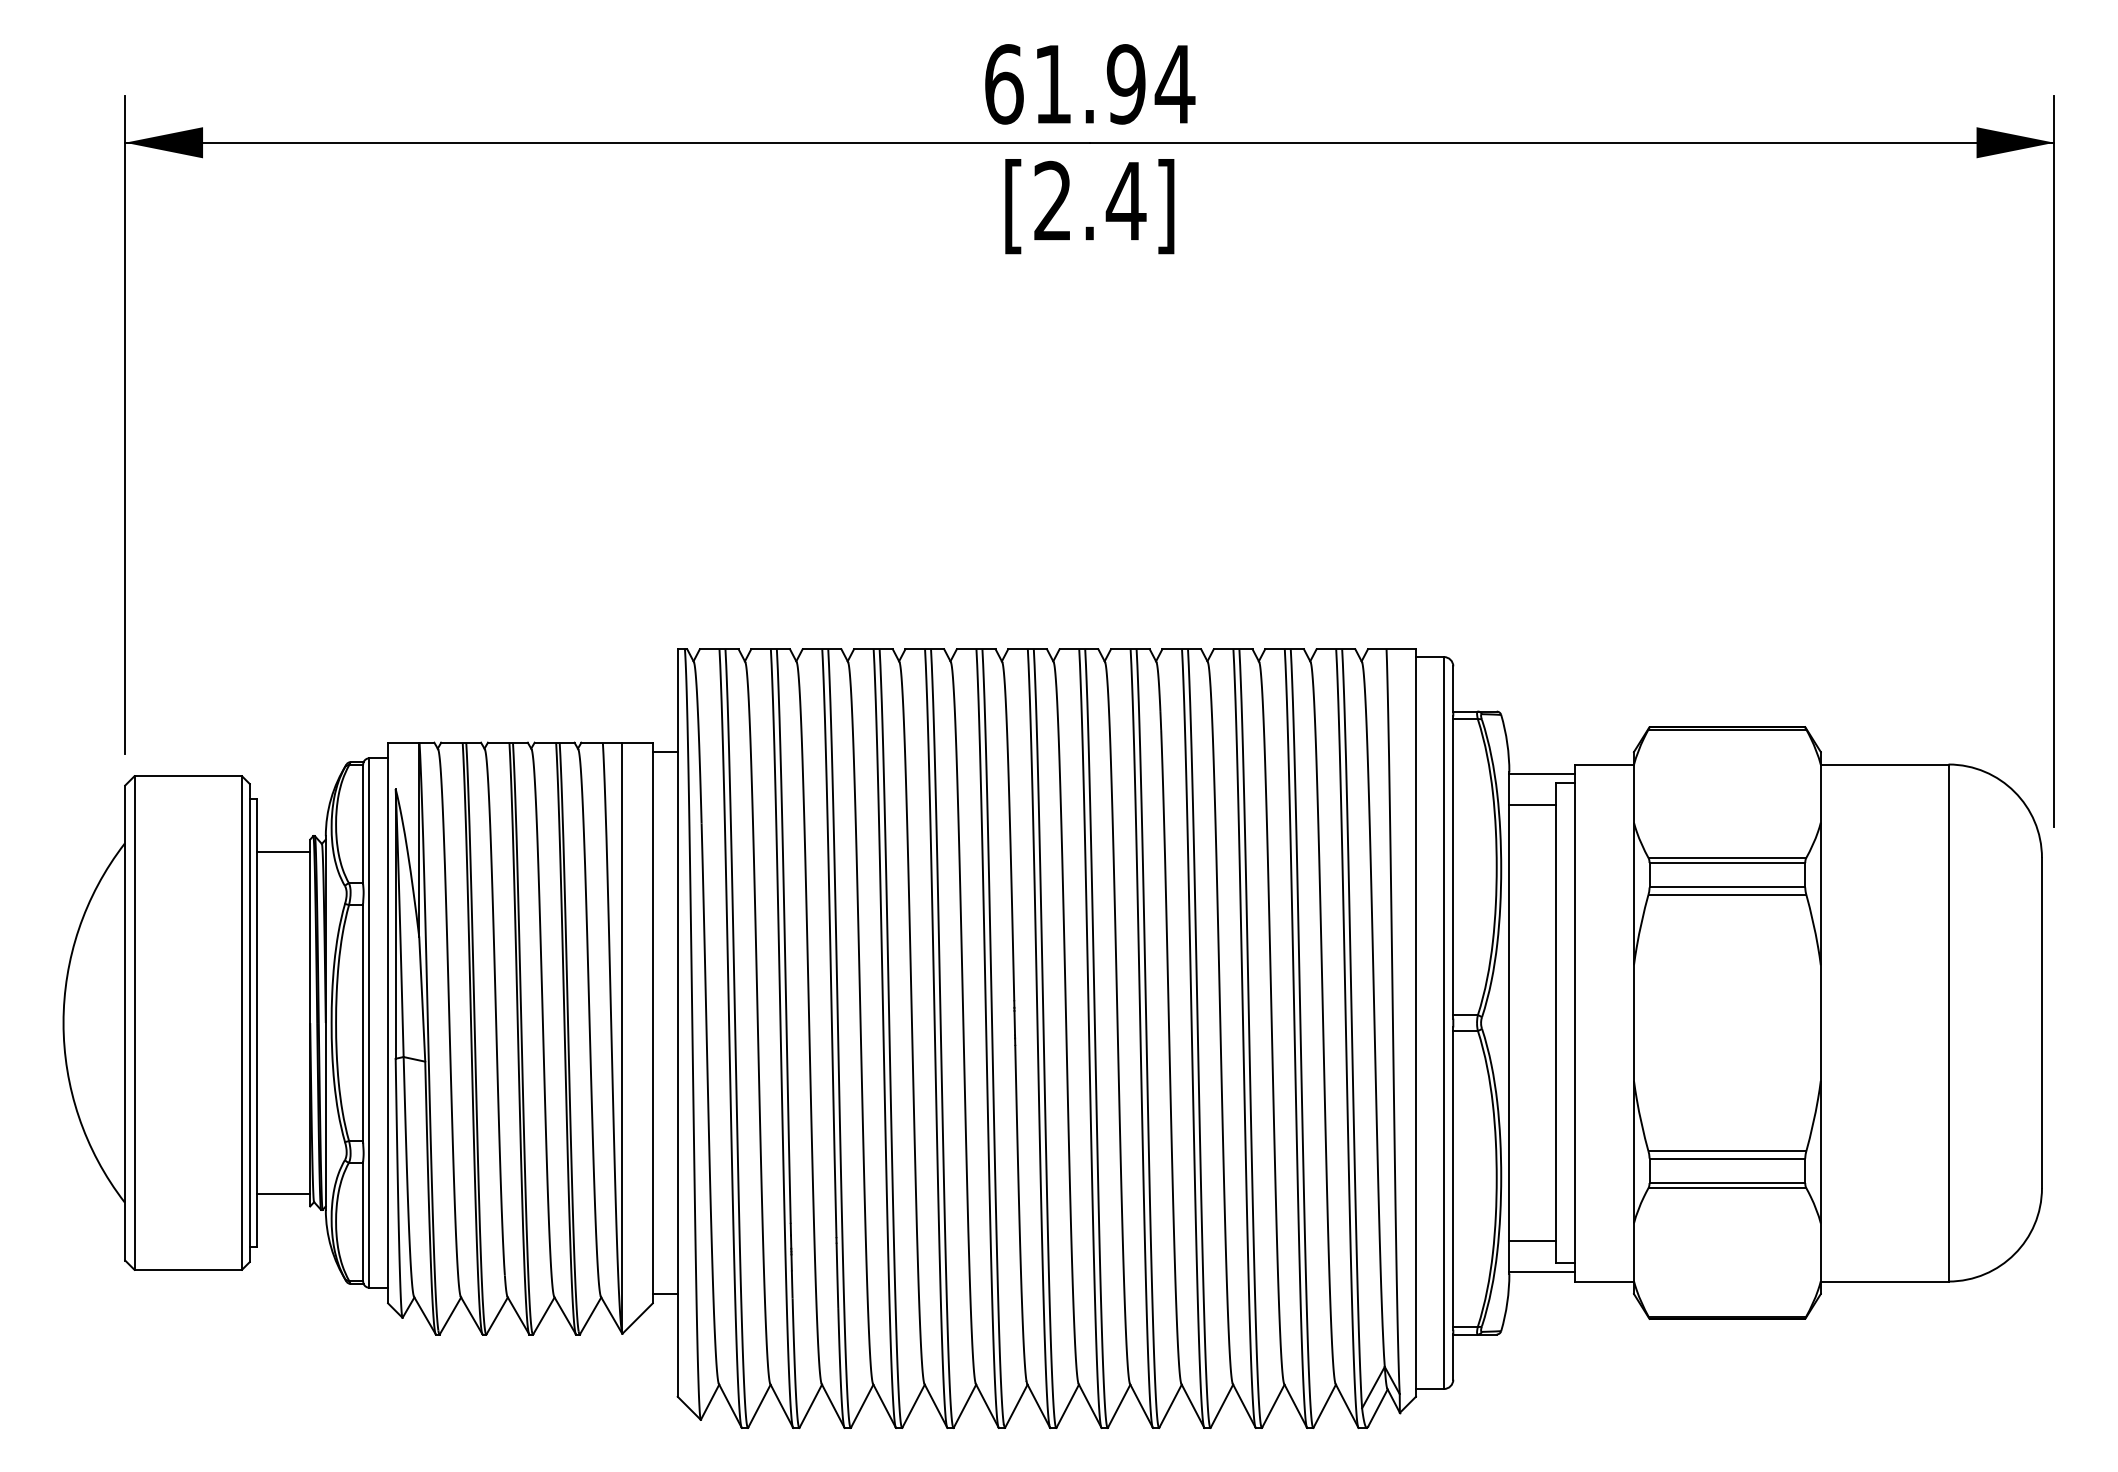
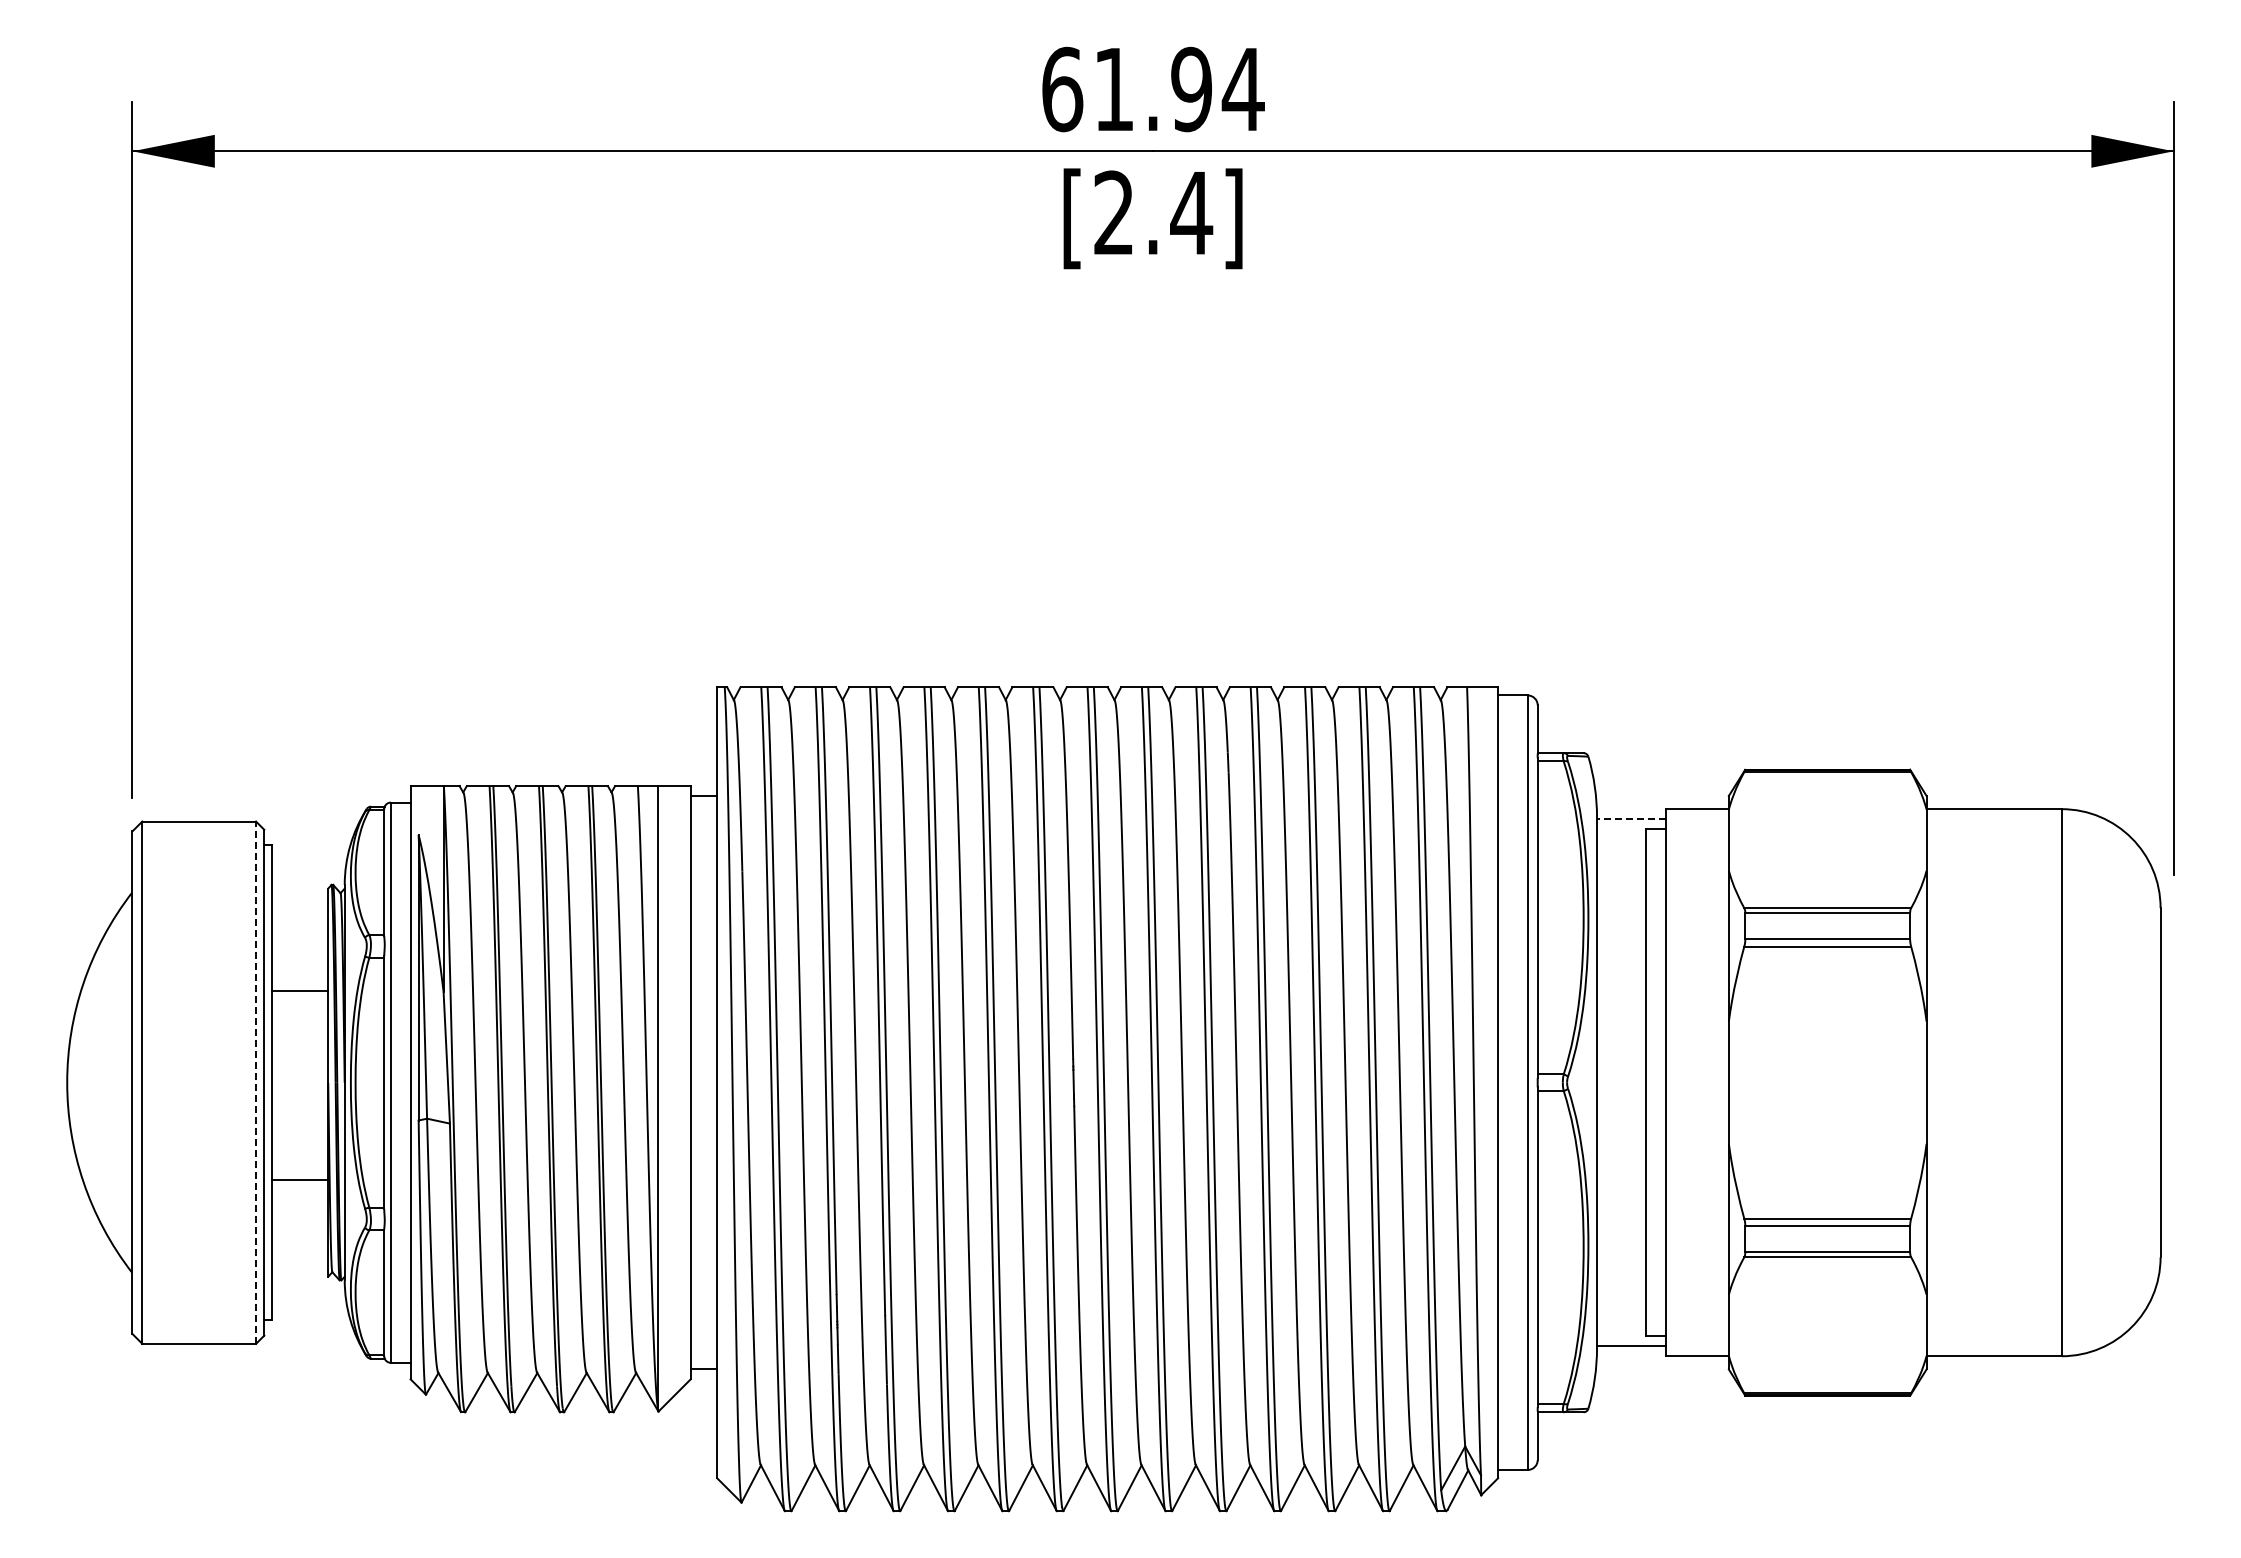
line: (1541, 774) -> (1631, 819), solid -> dashed
line: (1532, 805) -> (1621, 852), removed
line: (284, 851) -> (300, 991), moved
line: (242, 1022) -> (256, 1082), solid -> dashed
line: (284, 1193) -> (300, 1179), moved
line: (1532, 1241) -> (1621, 1313), removed

